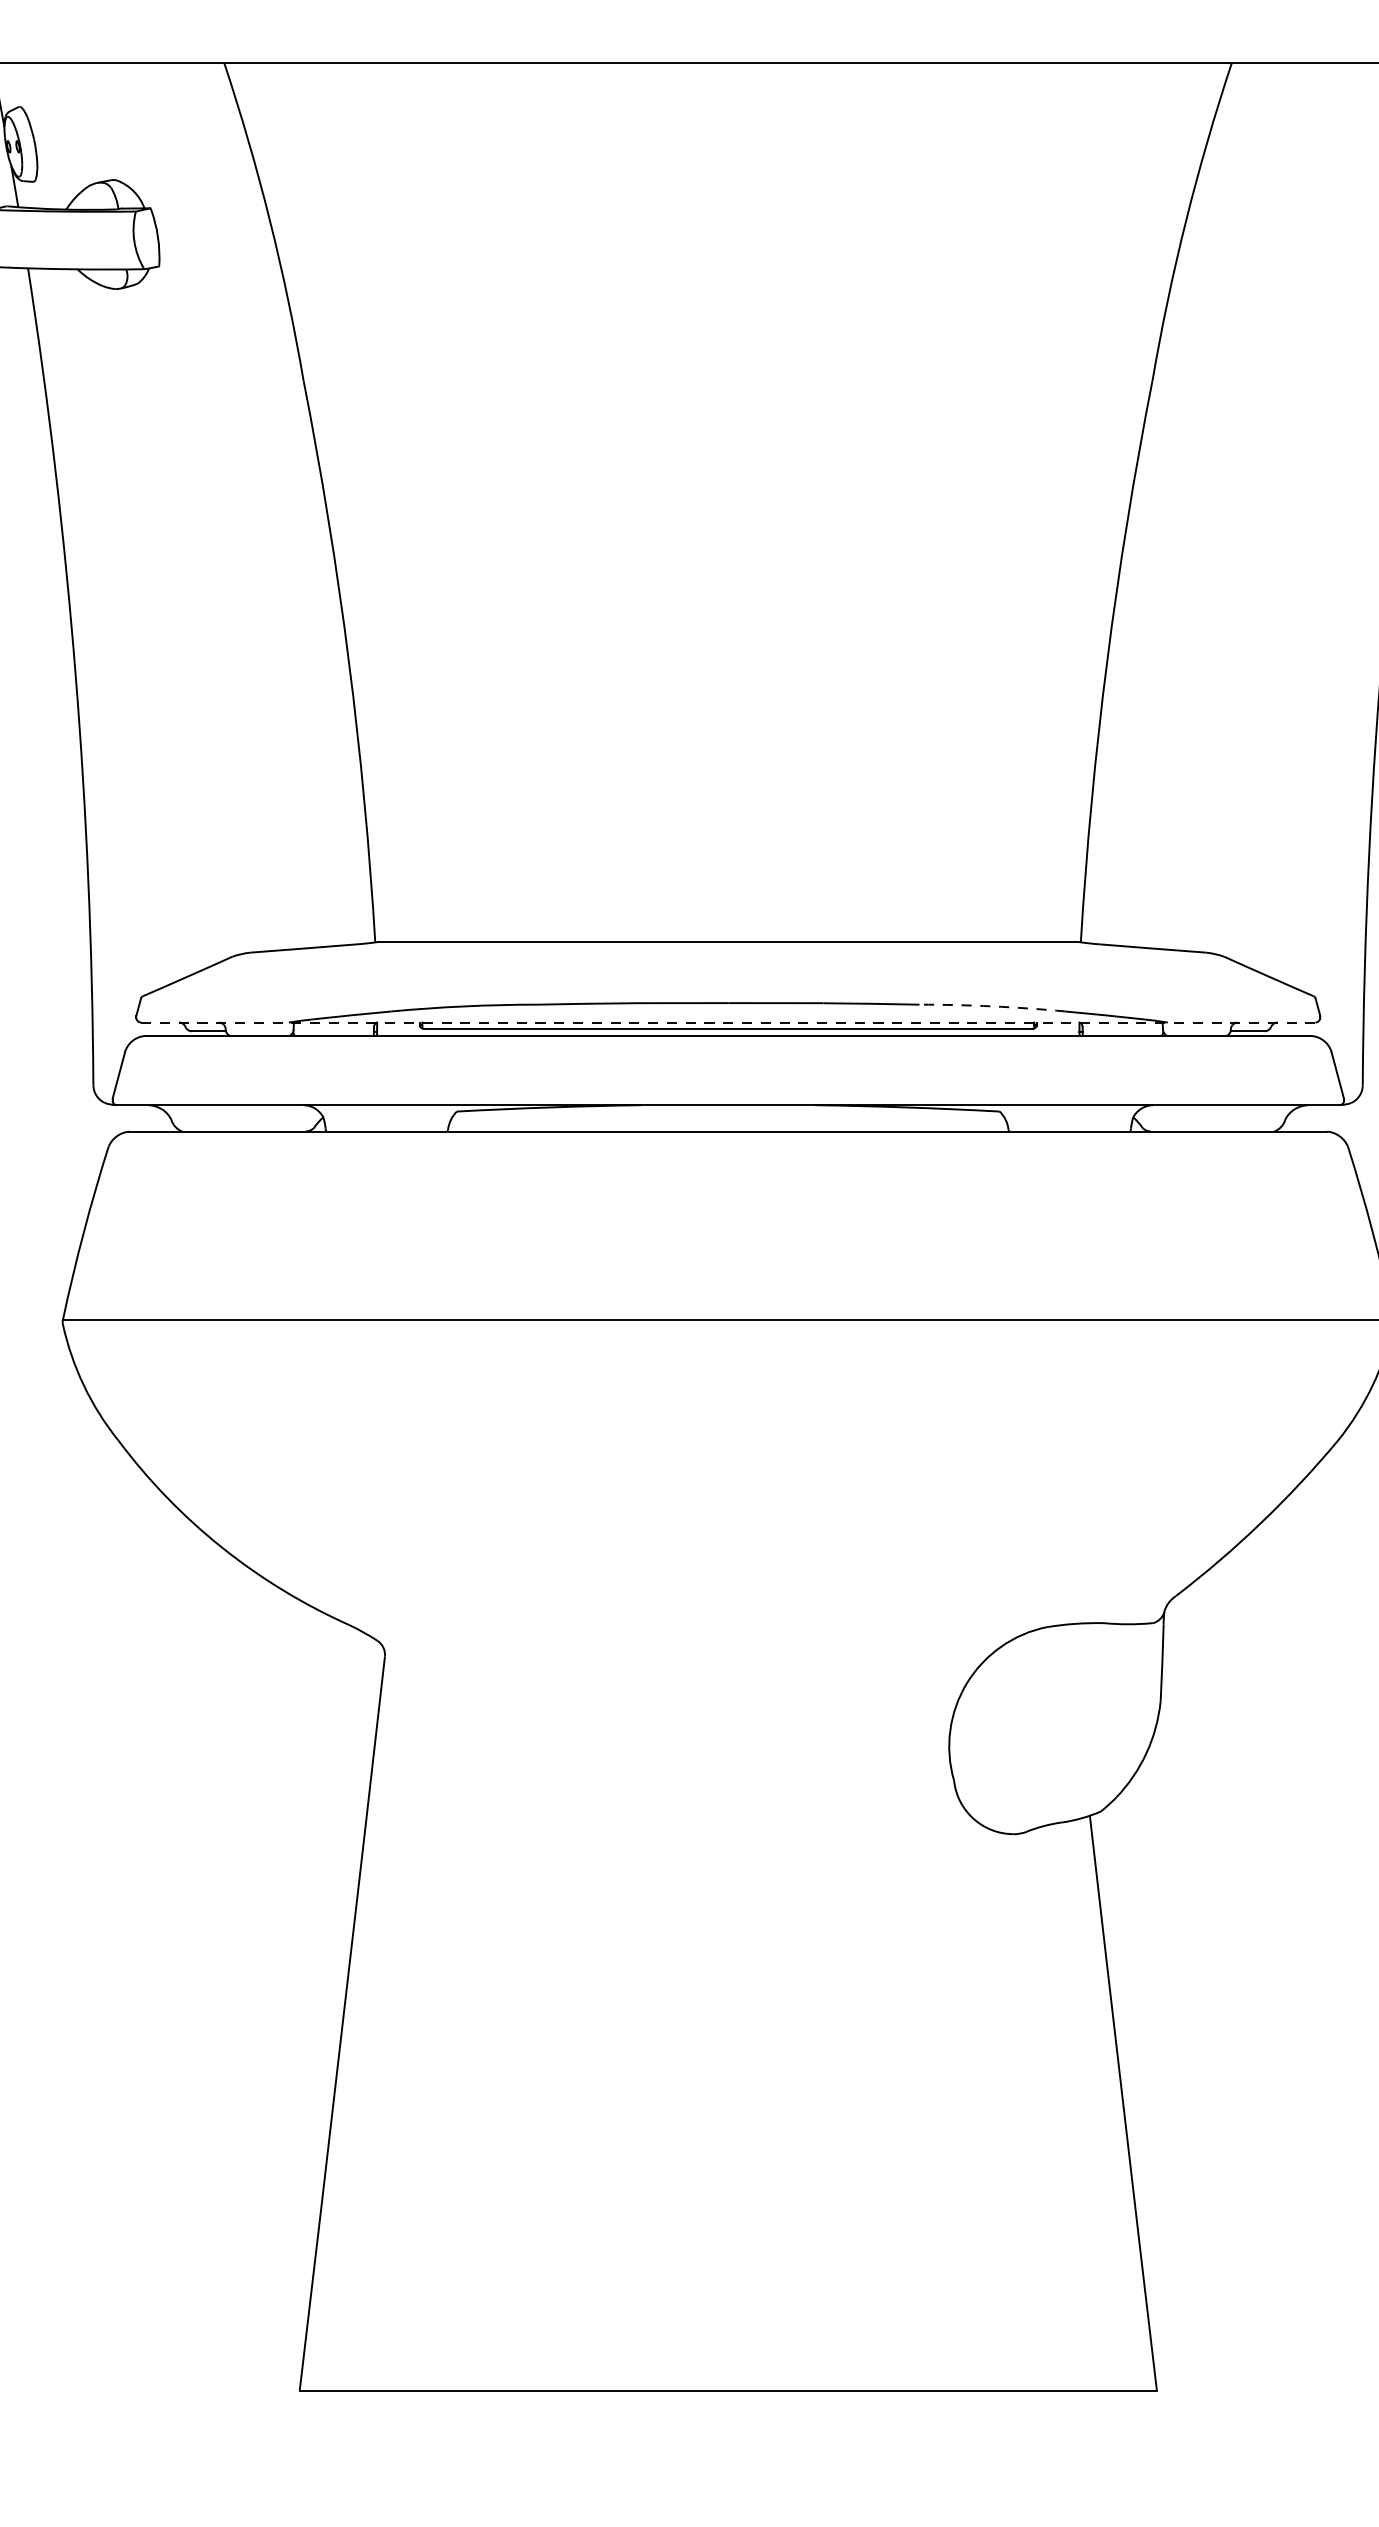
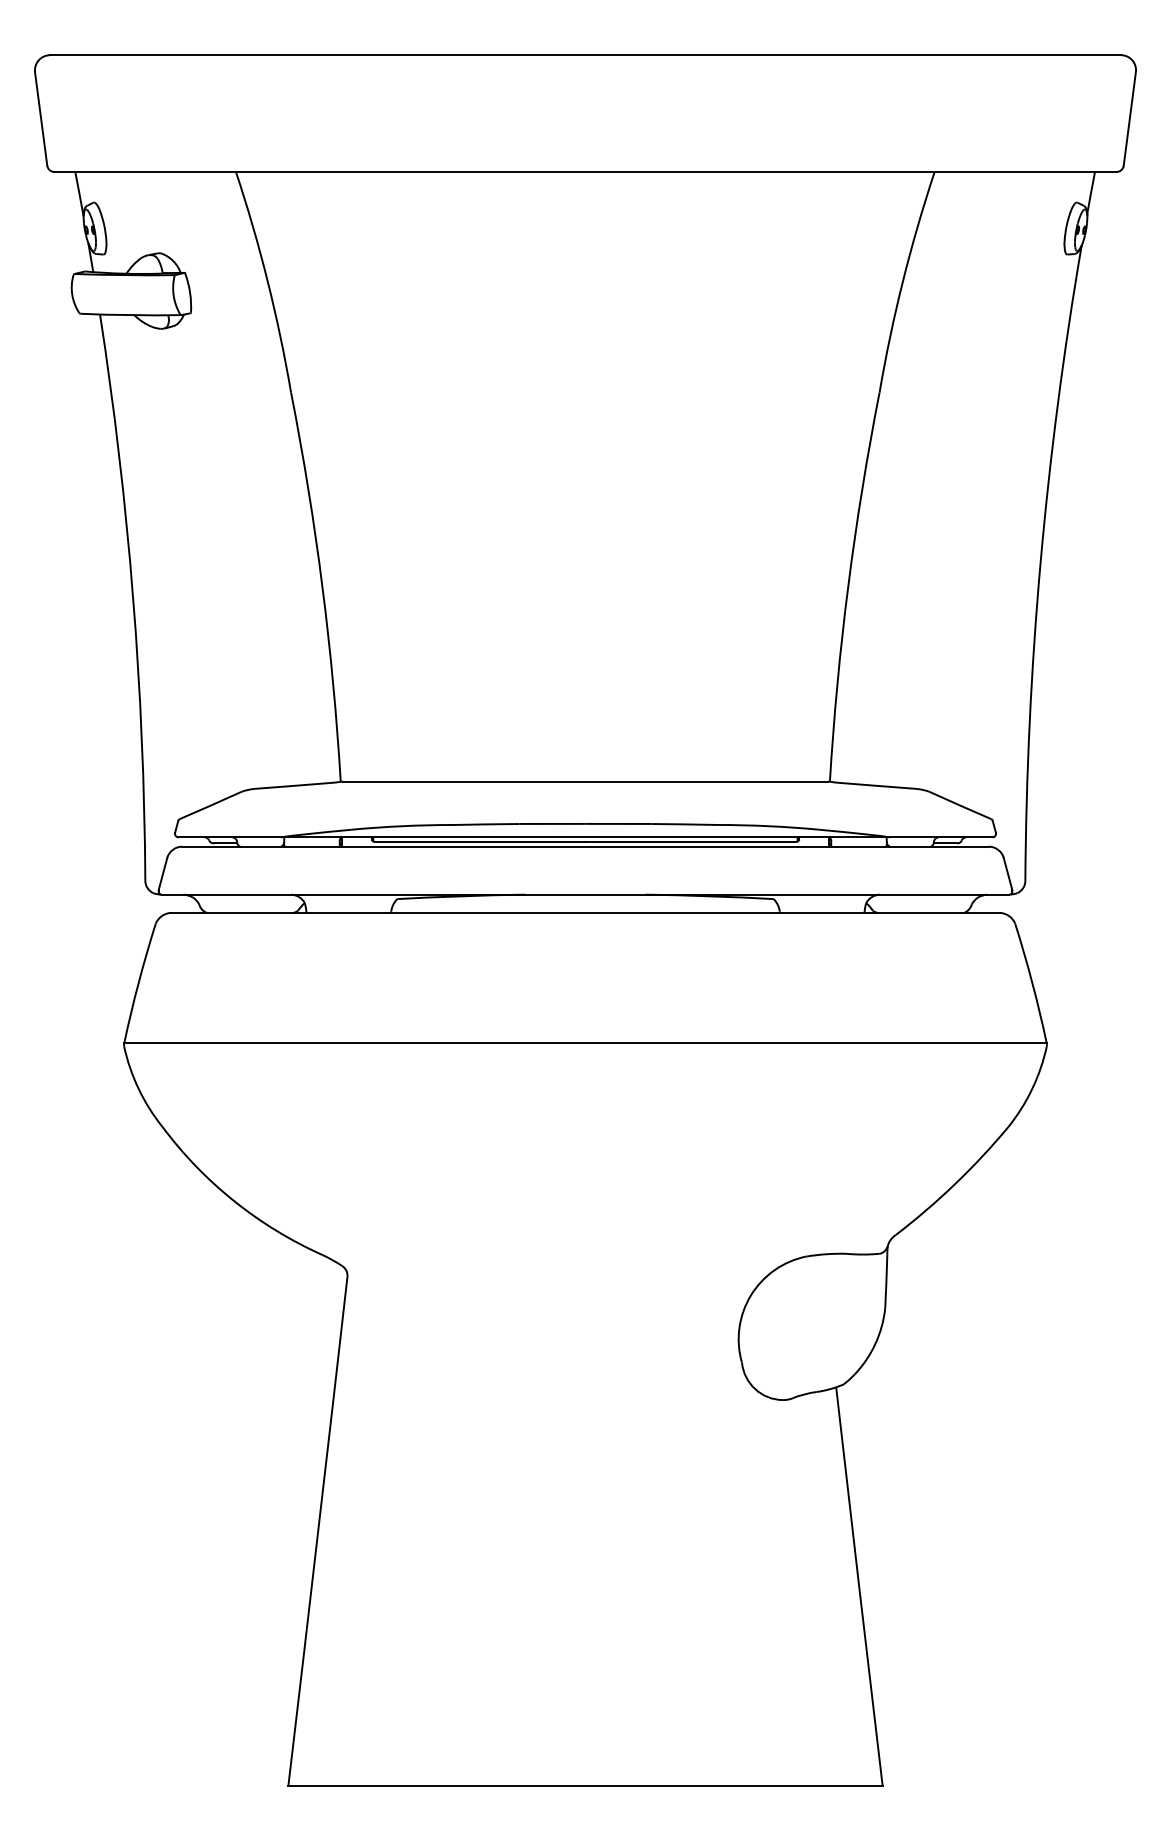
arc: (992, 1006) -> (768, 826), dashed -> solid
line: (728, 1022) -> (585, 837), dashed -> solid

